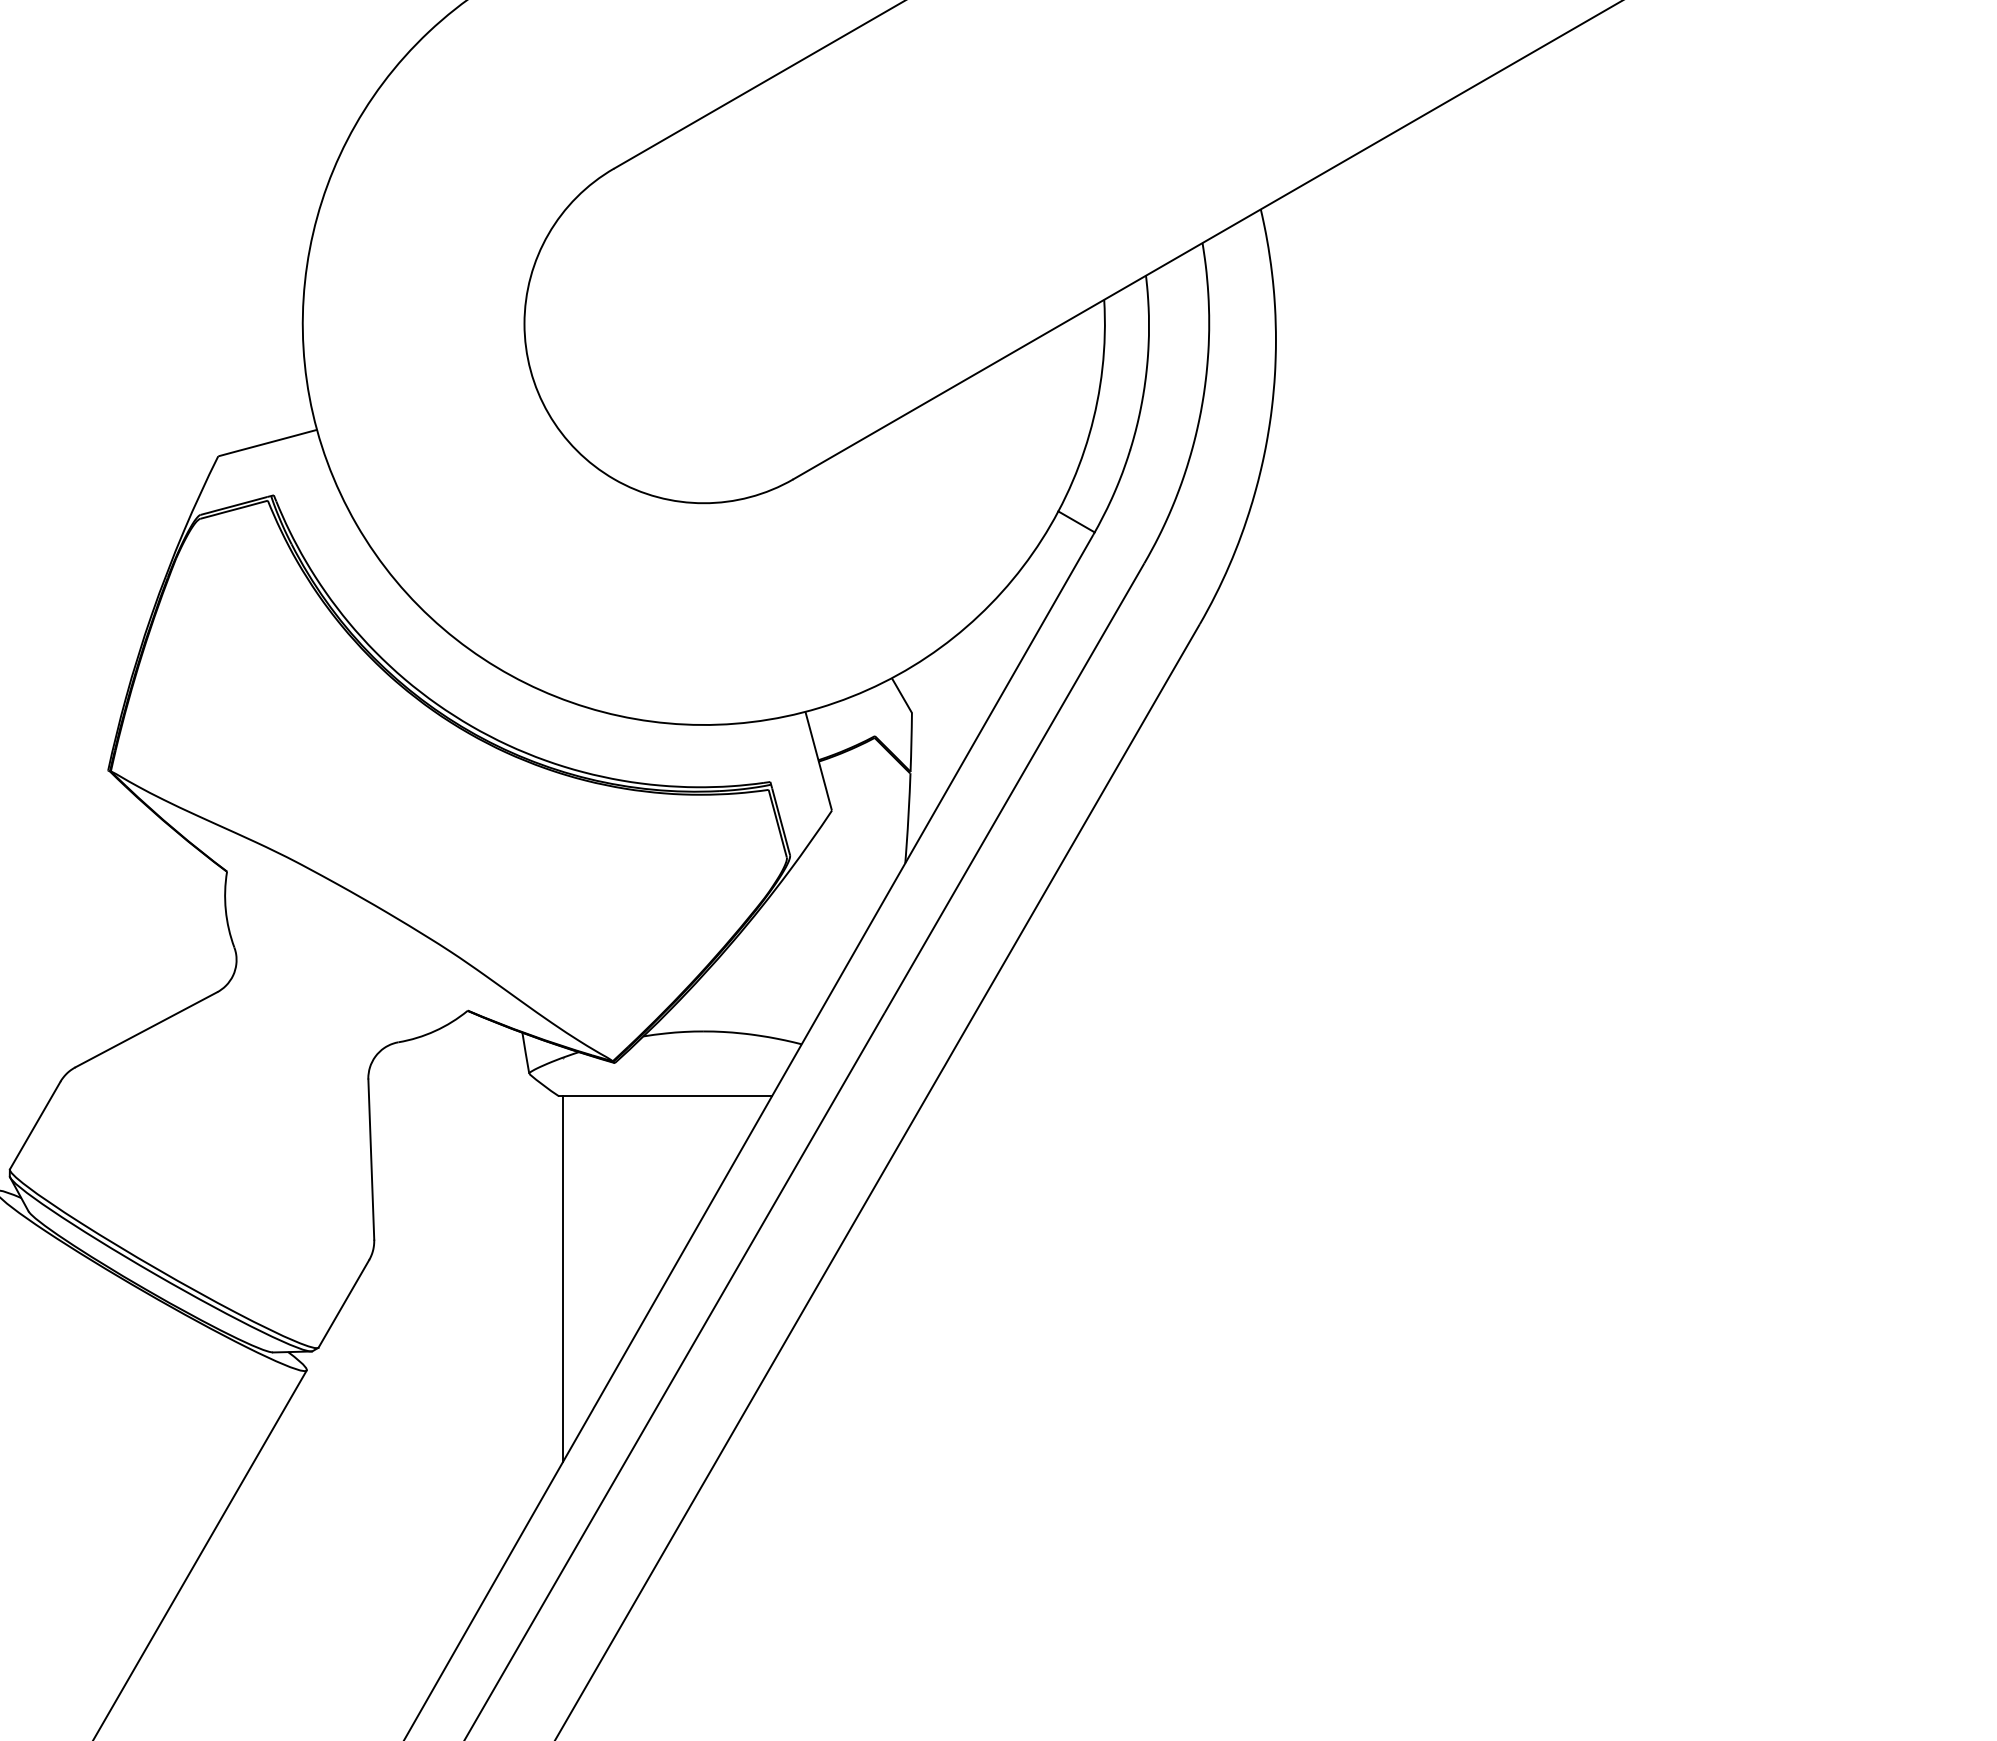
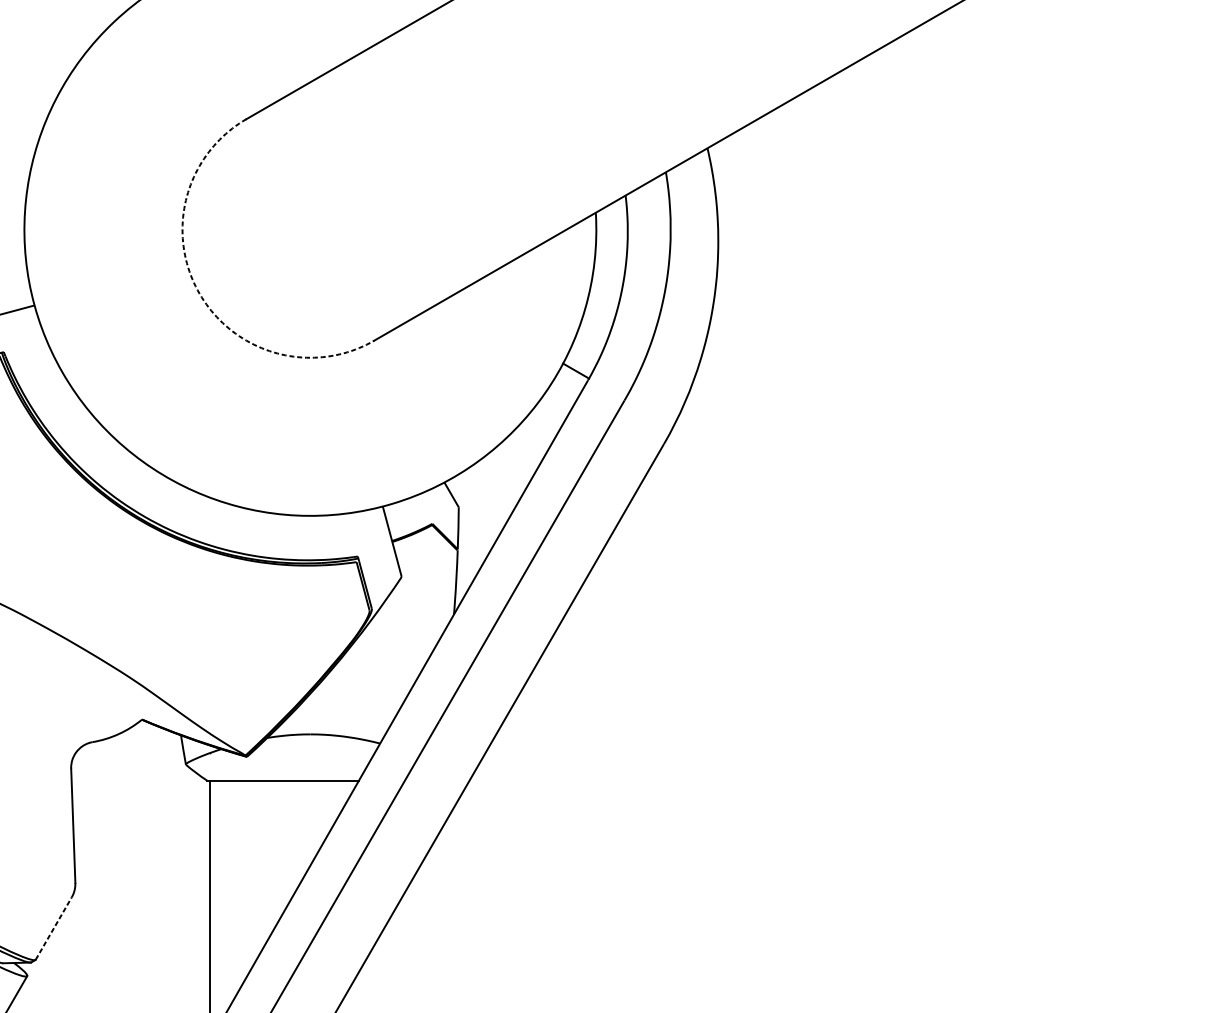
arc: (548, 413) -> (199, 293), solid -> dashed
line: (344, 1303) -> (54, 928), solid -> dashed

